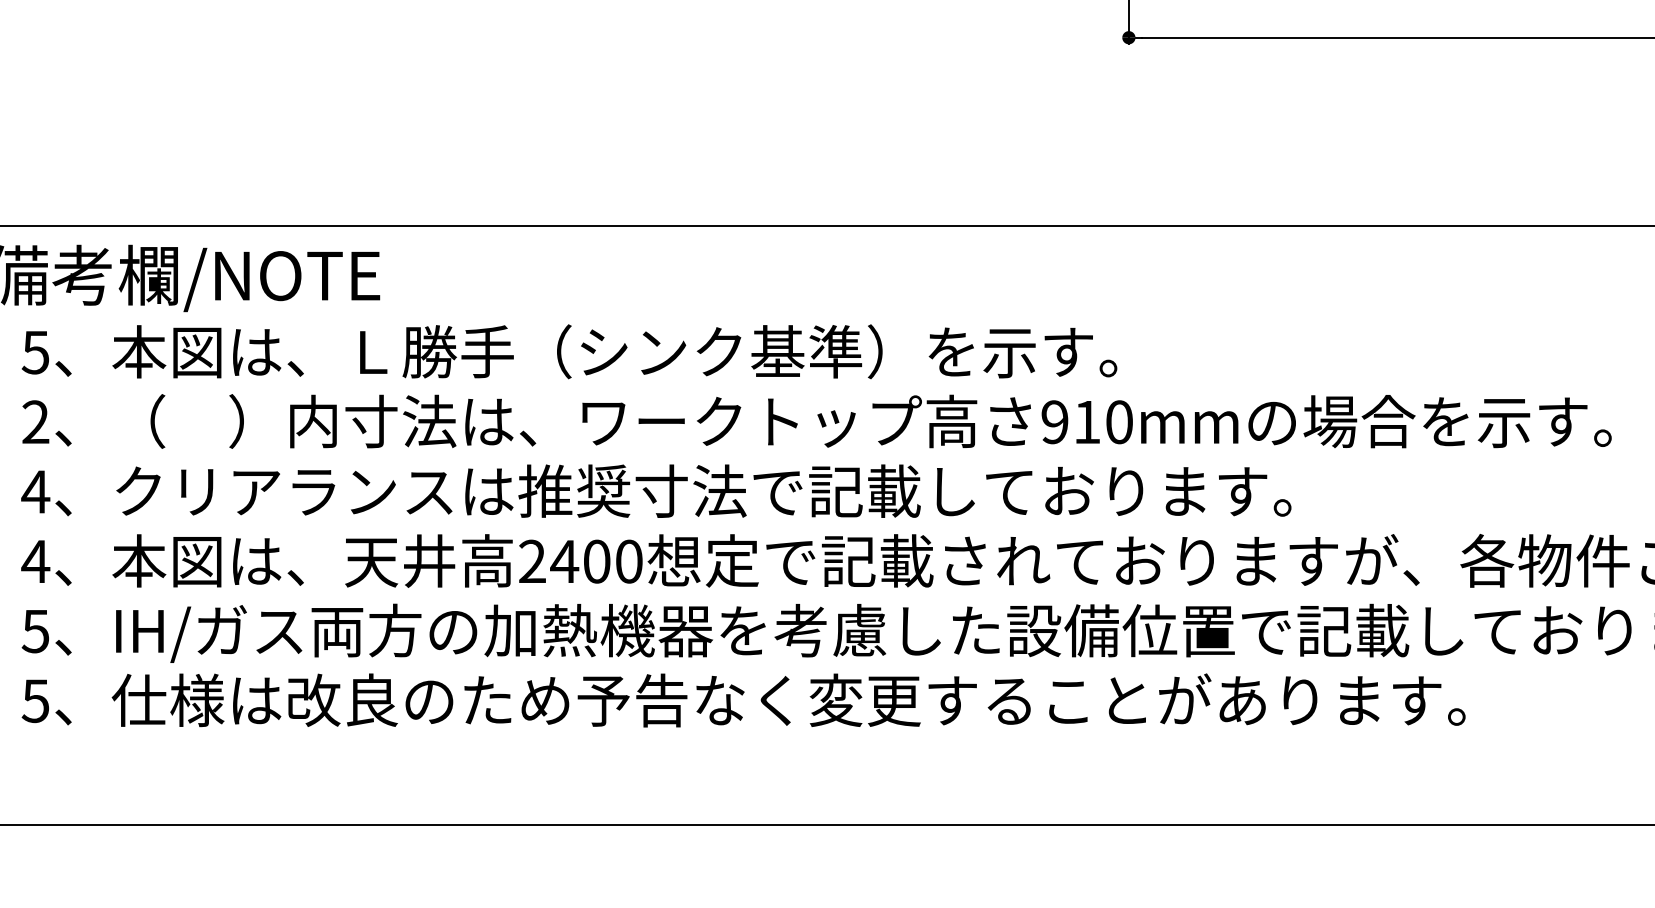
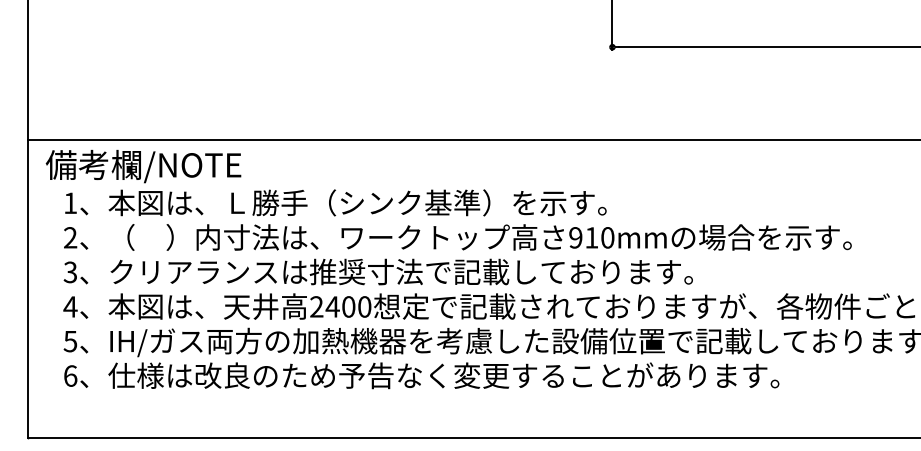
text: (35, 352) -> (70, 203), 5 -> 1
text: (35, 492) -> (70, 272), 4 -> 3
text: (35, 699) -> (70, 375), 5 -> 6

